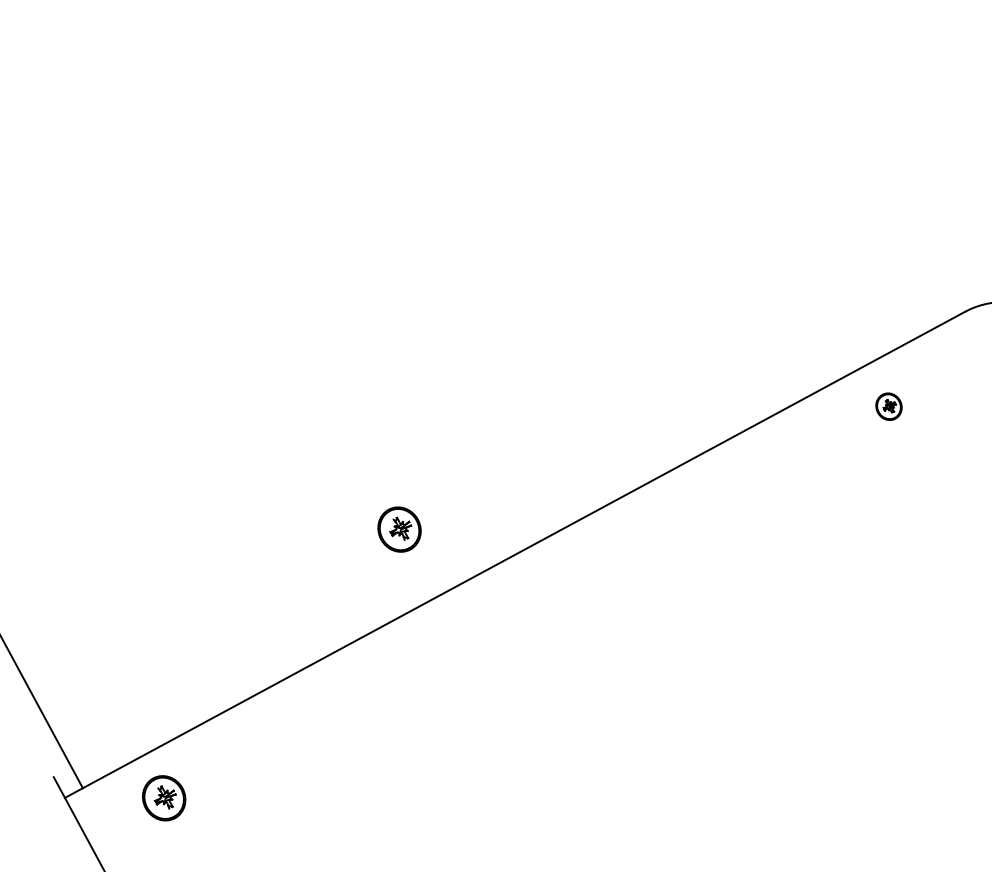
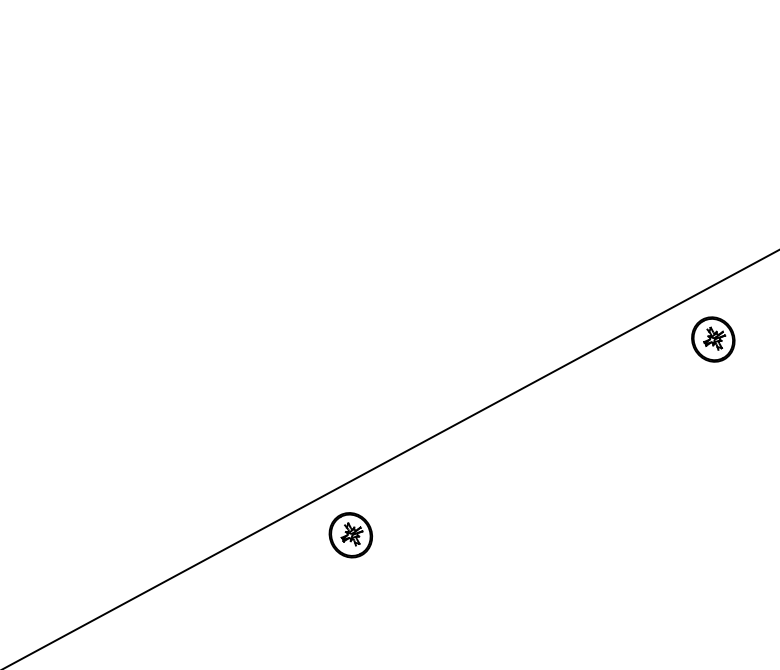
part: (888, 406) -> (712, 339), size x1.67
part: (399, 529) -> (350, 535), moved

